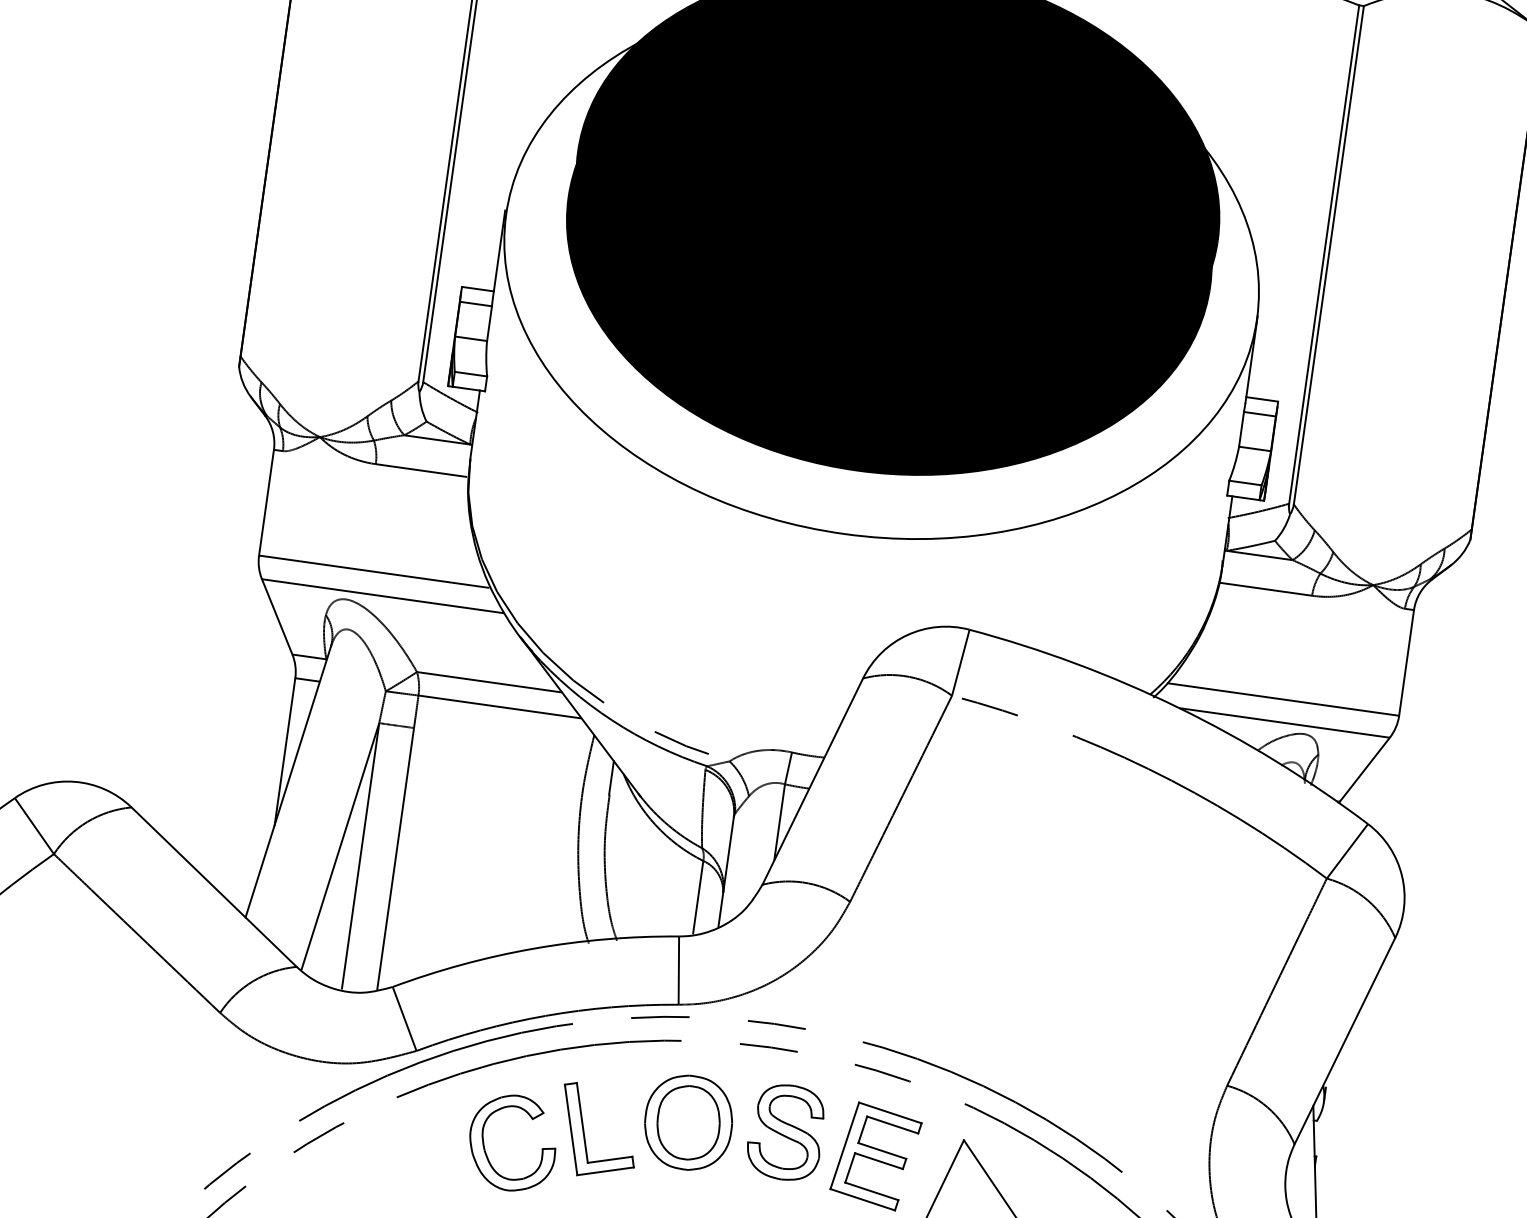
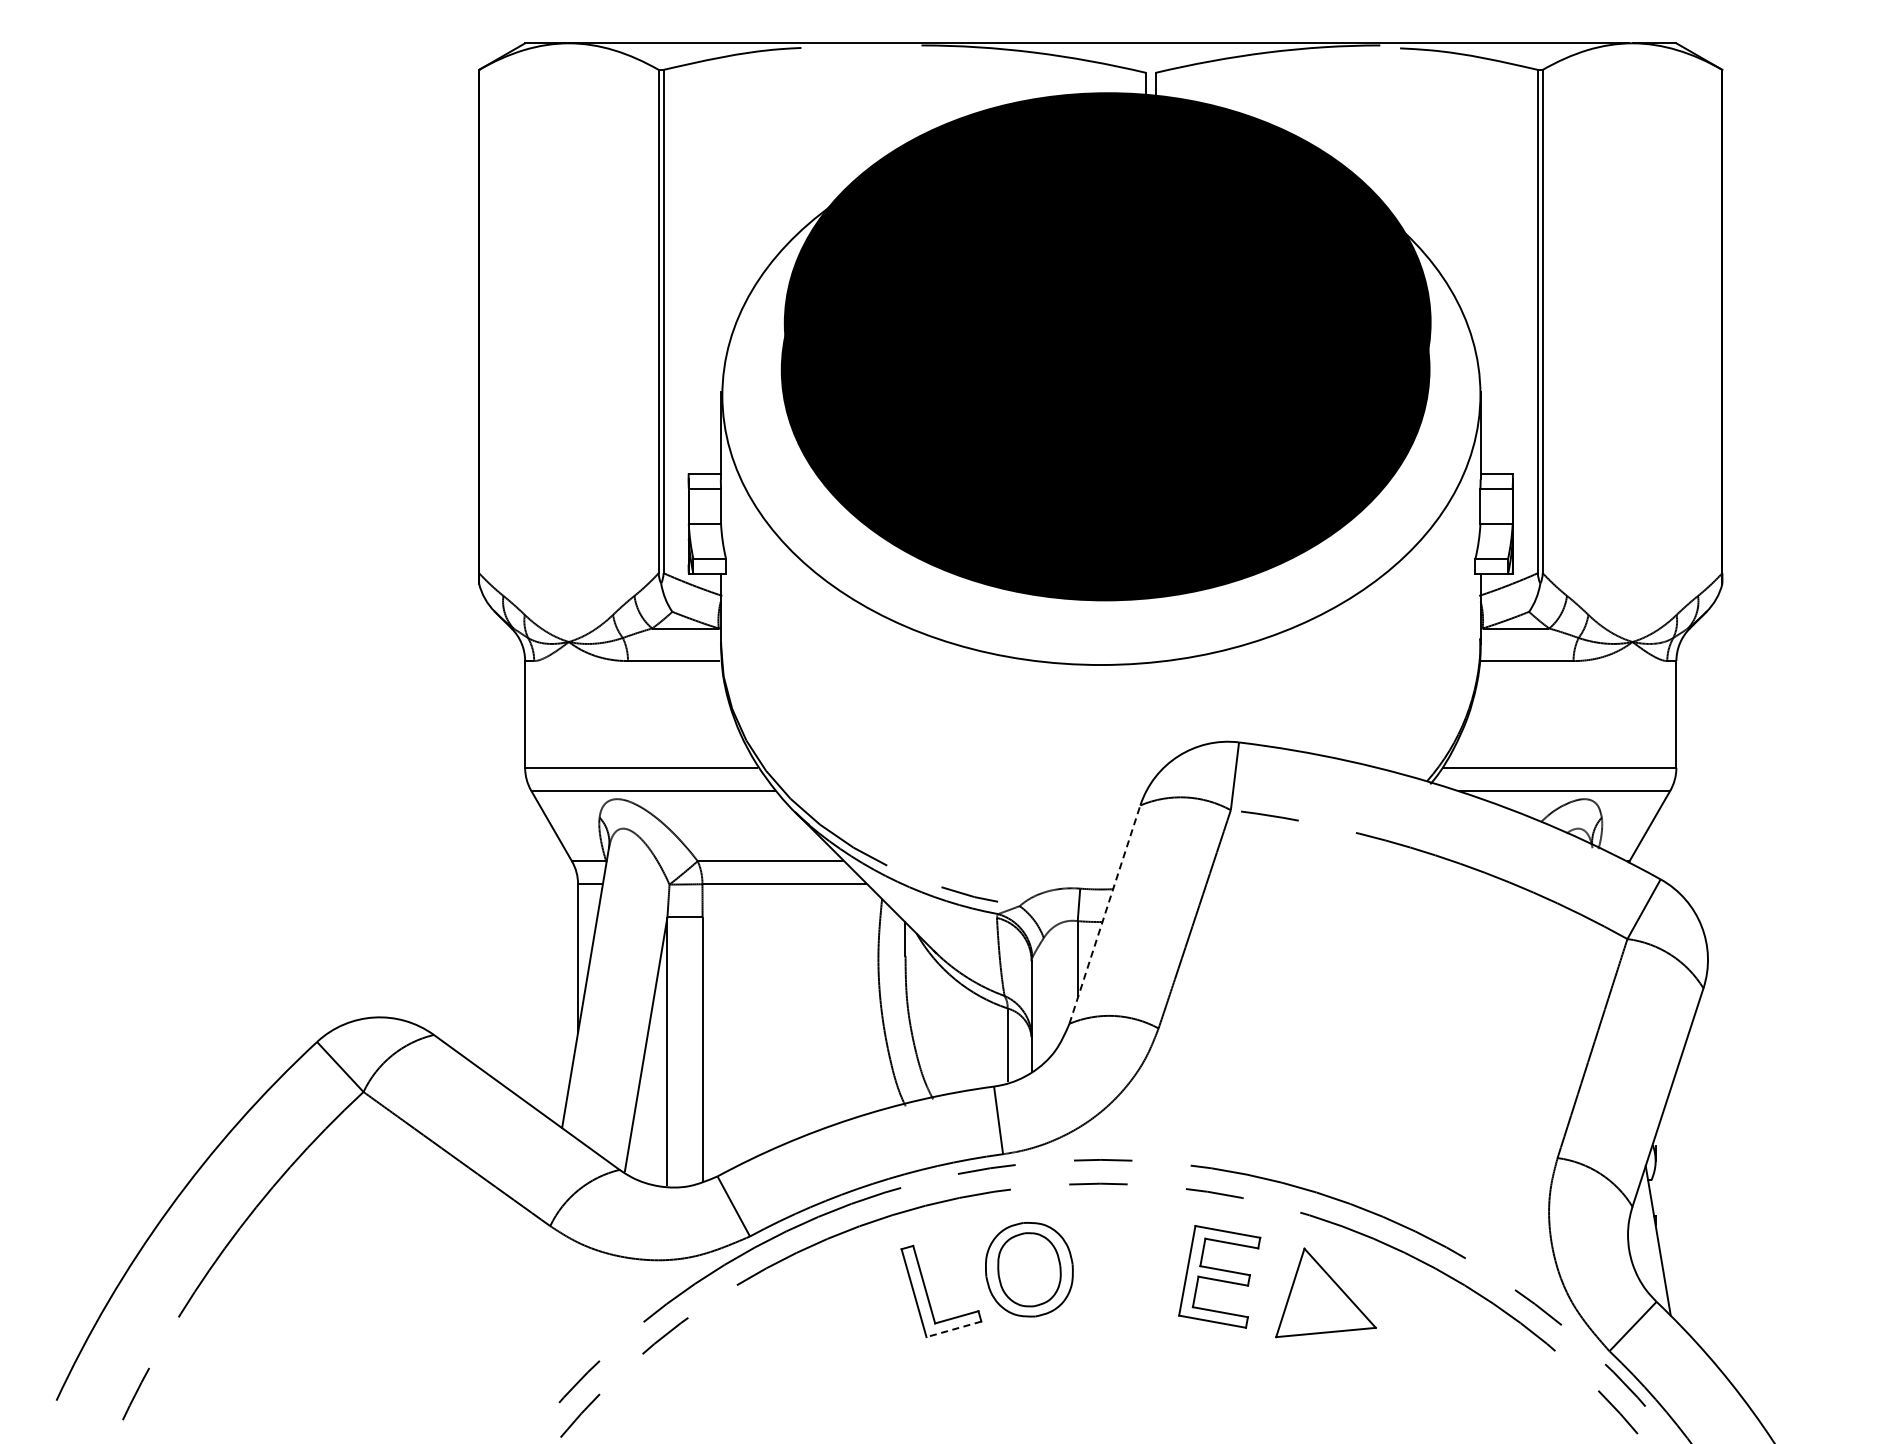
line: (812, 781) -> (1104, 914), solid -> dashed
part: (786, 1132) -> (1127, 1265), removed
part: (485, 1147) -> (831, 1322), removed
line: (605, 1171) -> (953, 1329), solid -> dashed

